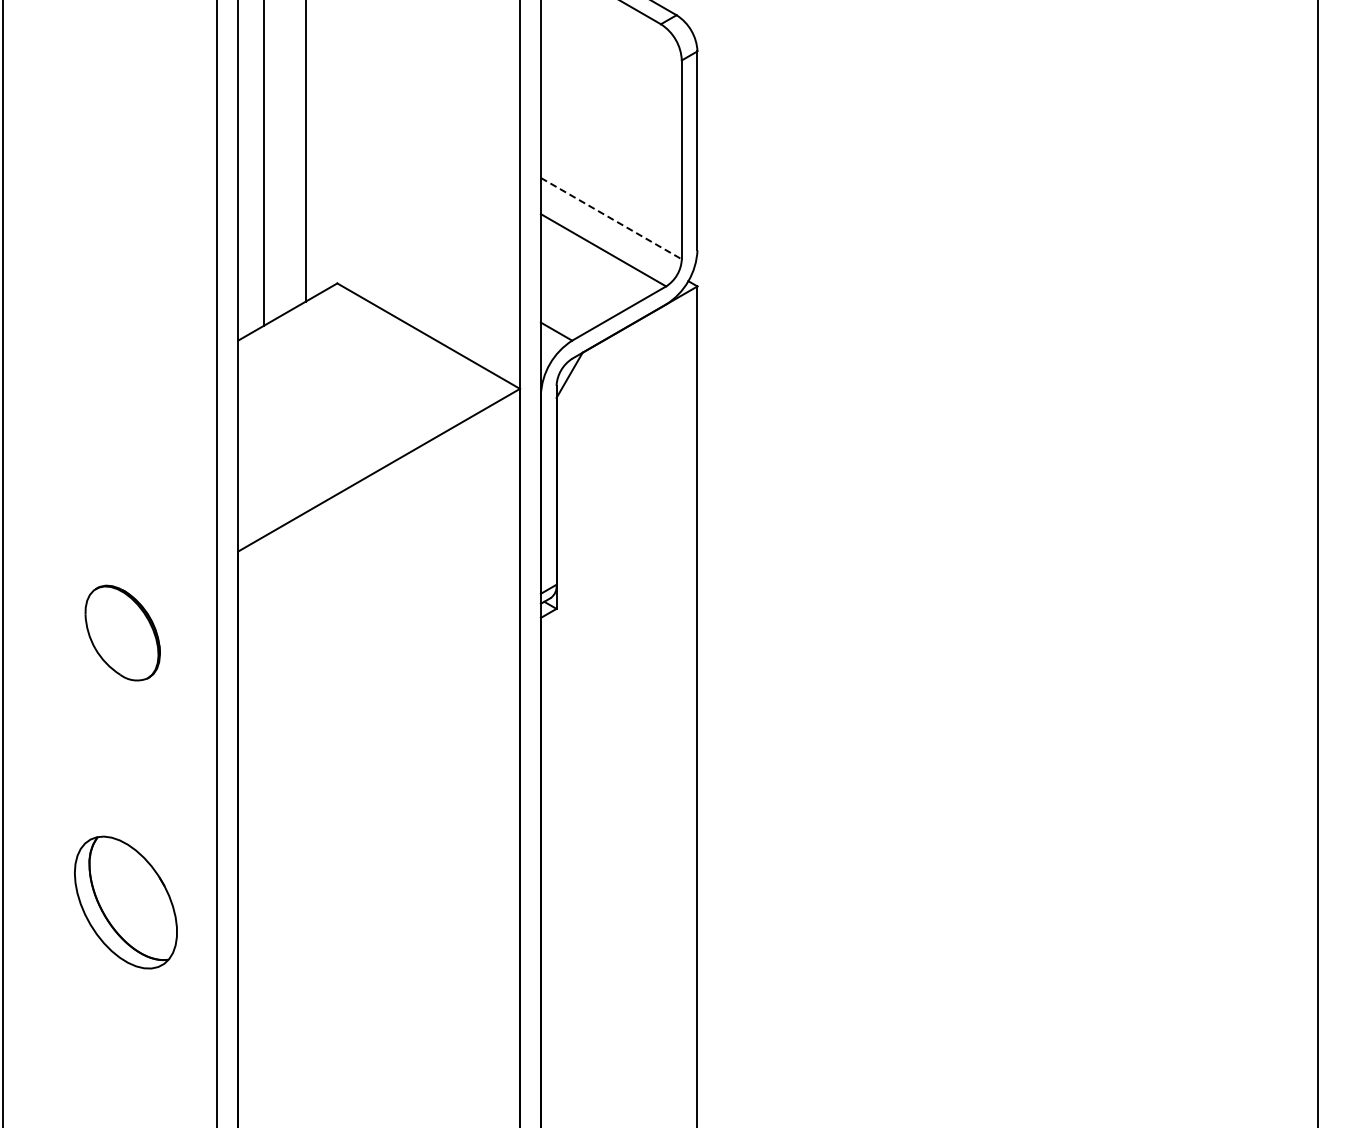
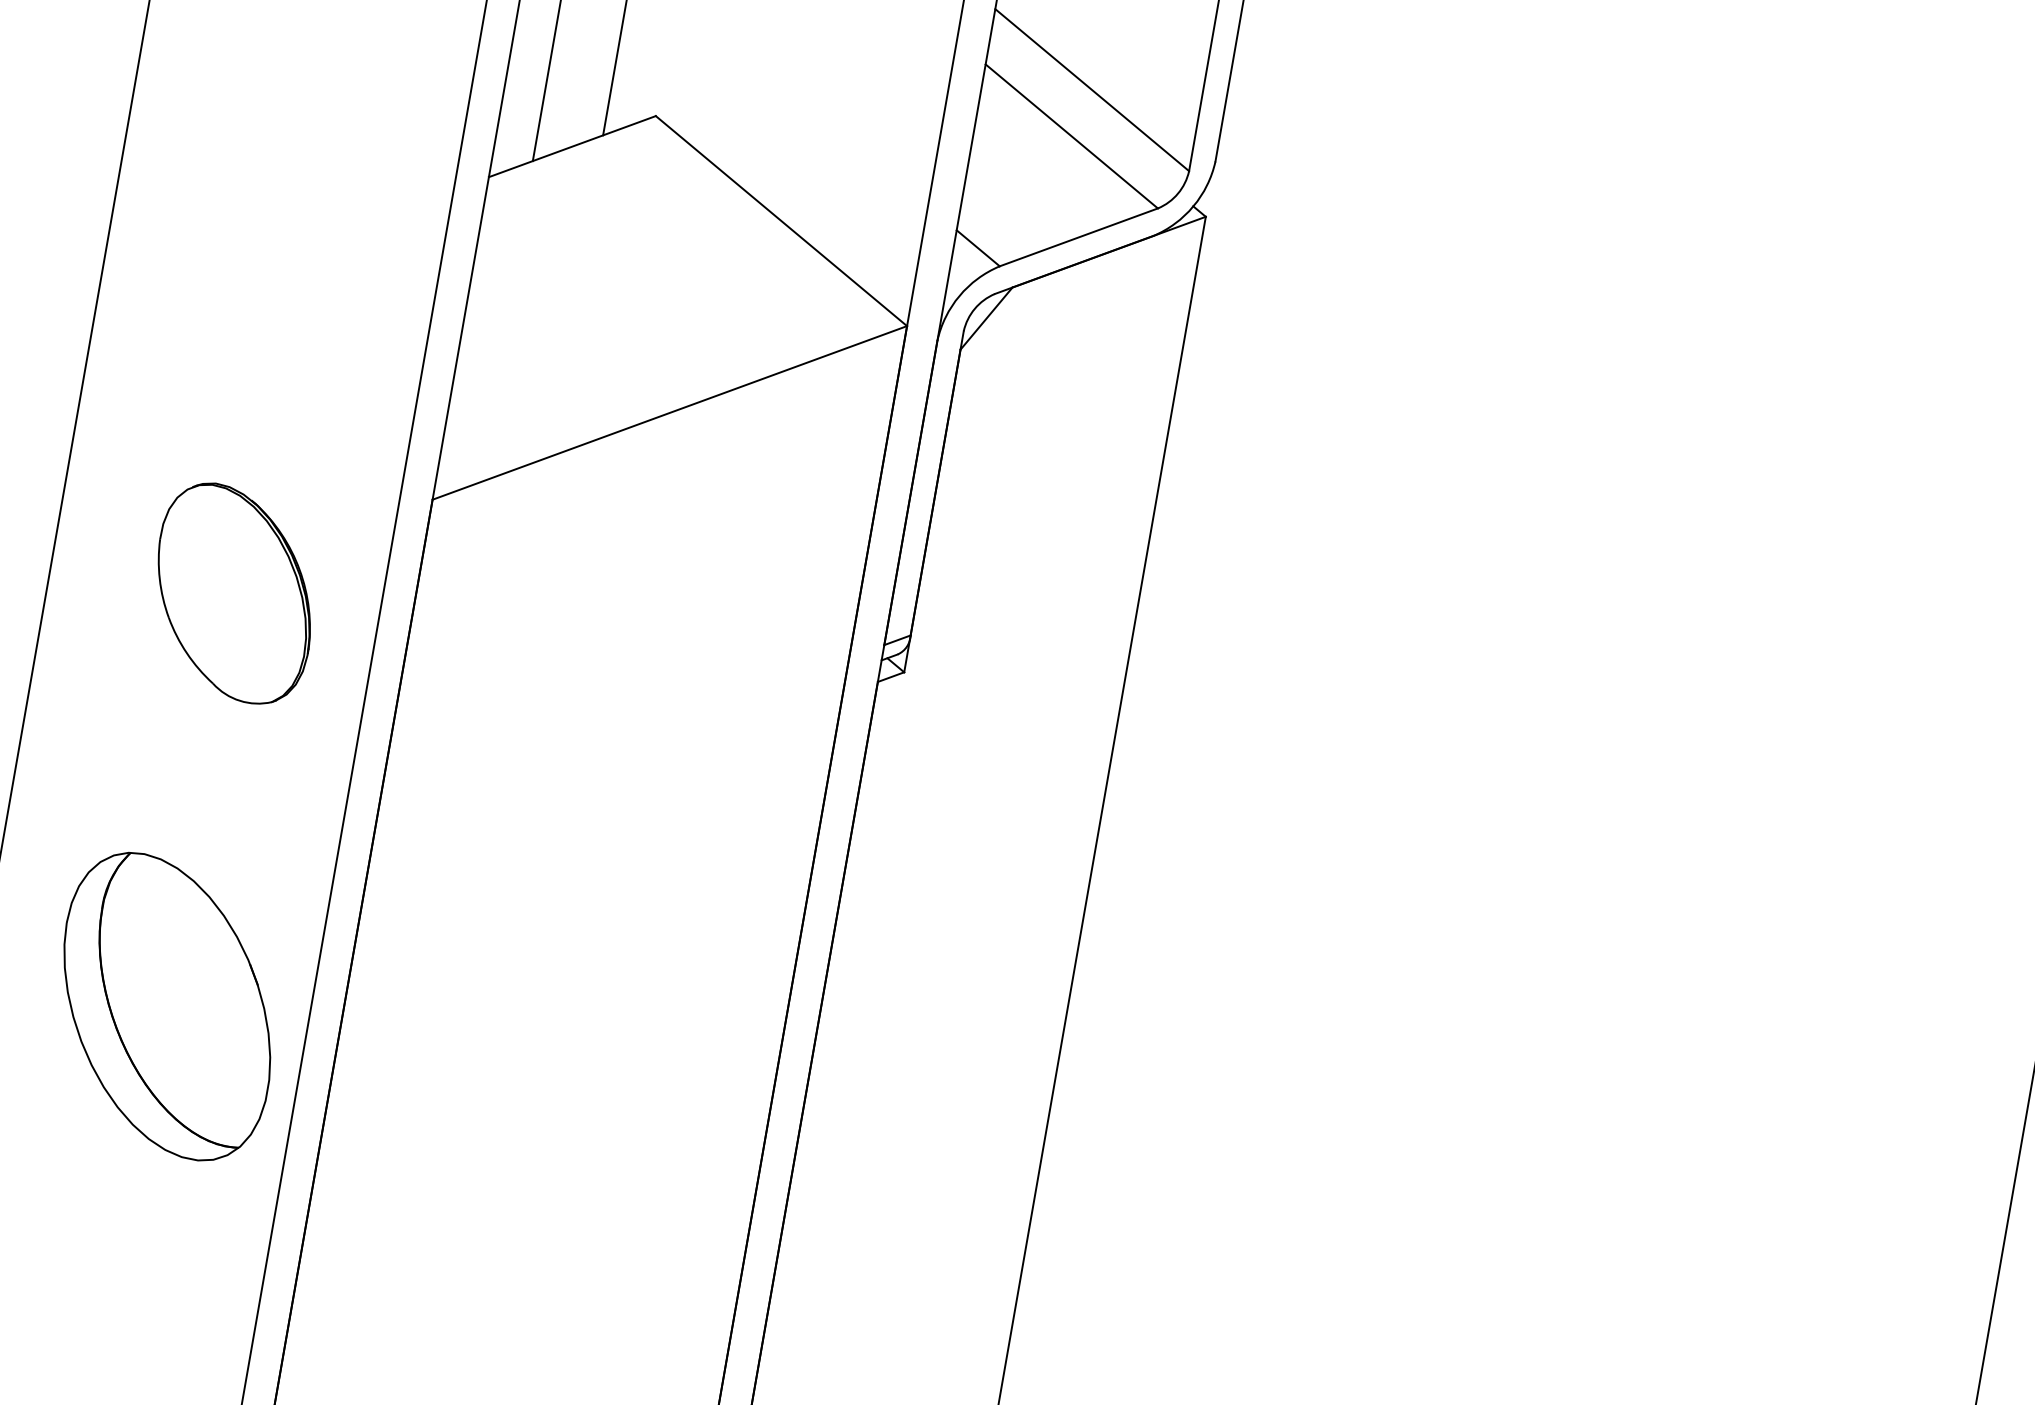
line: (611, 218) -> (1092, 89), dashed -> solid
part: (122, 632) -> (234, 592), size x1.43
part: (125, 902) -> (166, 1006), size x1.43

